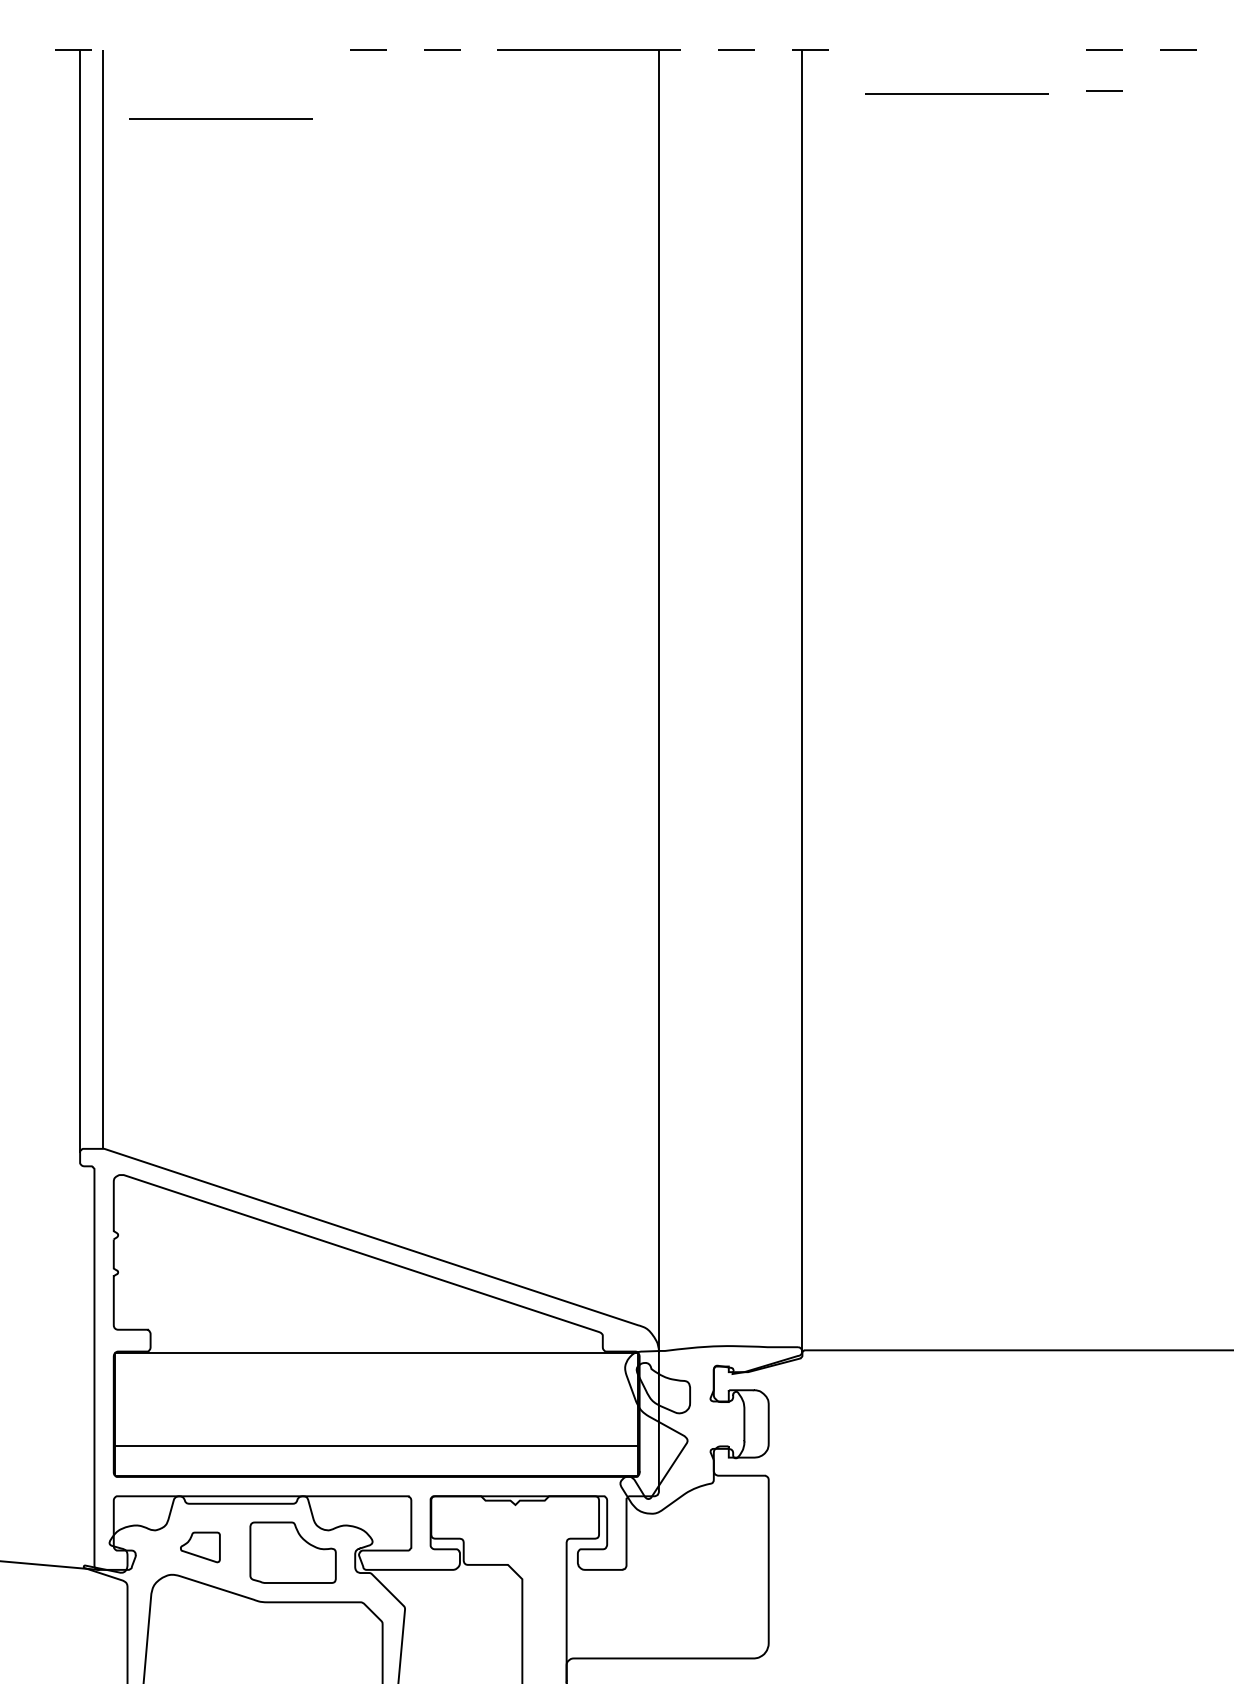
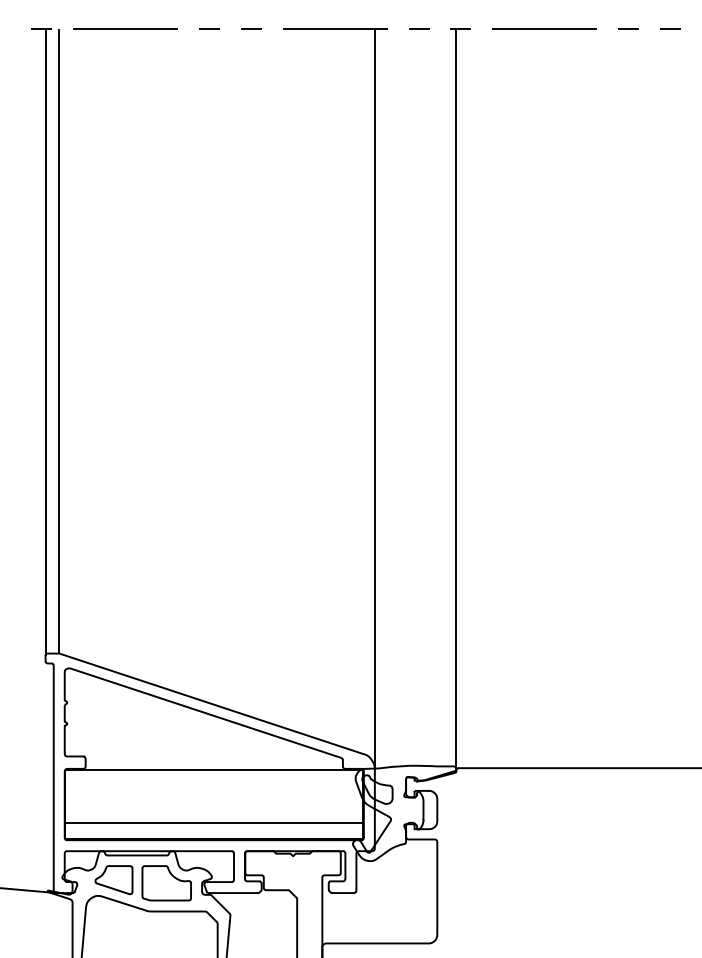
line: (1104, 90) -> (628, 51), removed
line: (957, 94) -> (544, 28), moved
line: (220, 118) -> (125, 28), moved
part: (199, 1547) -> (113, 880), size x1.67

